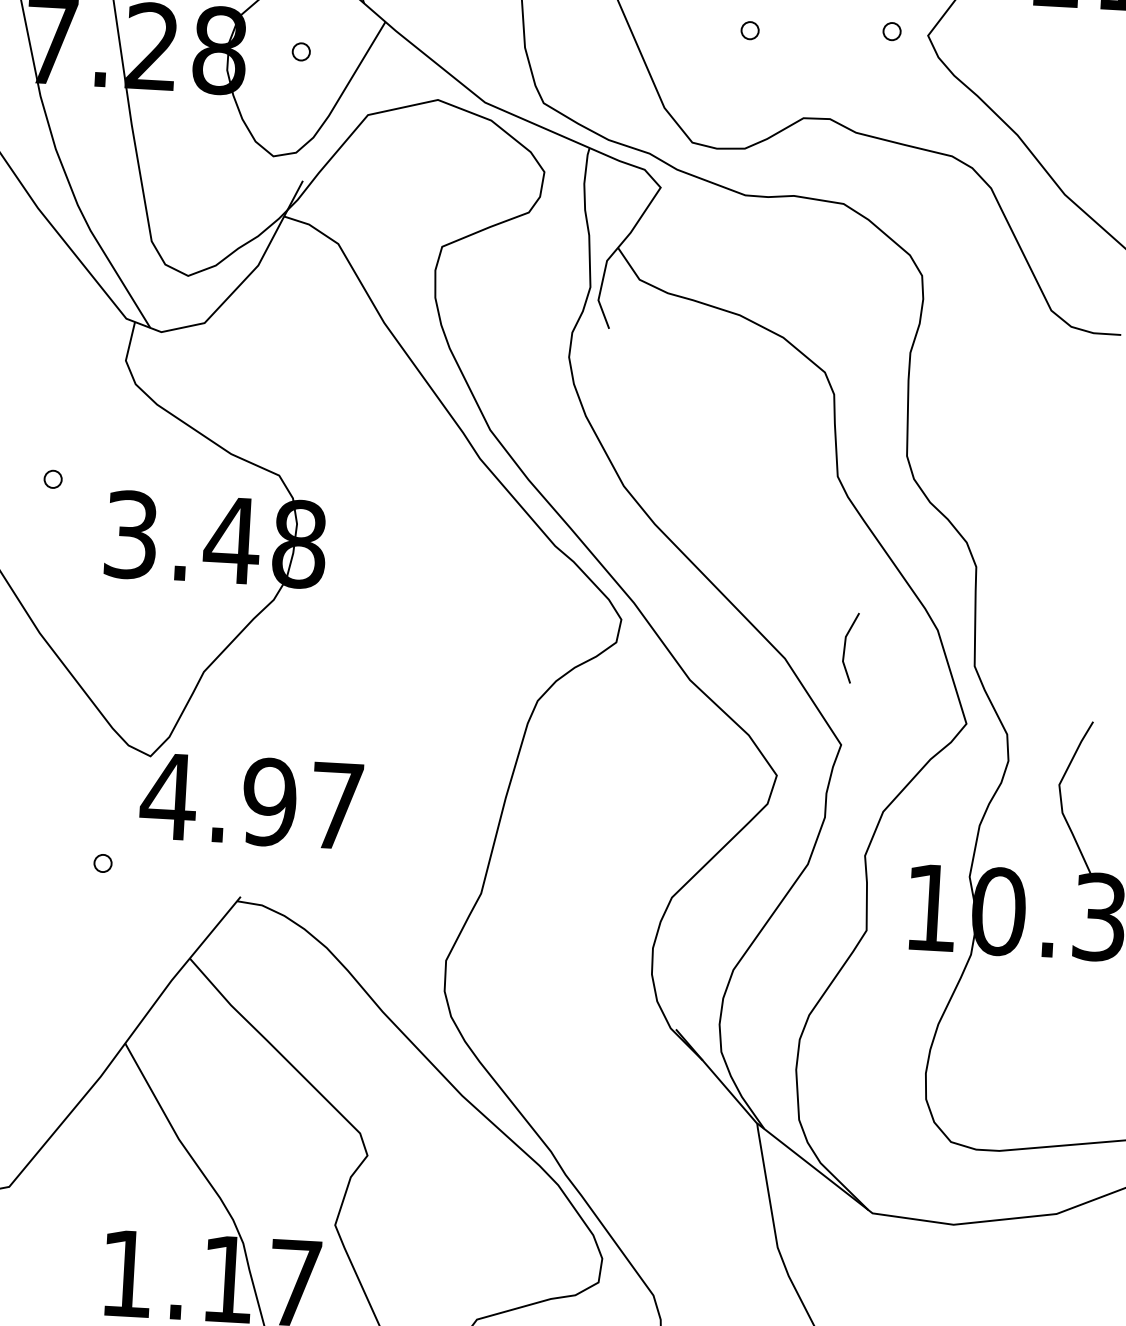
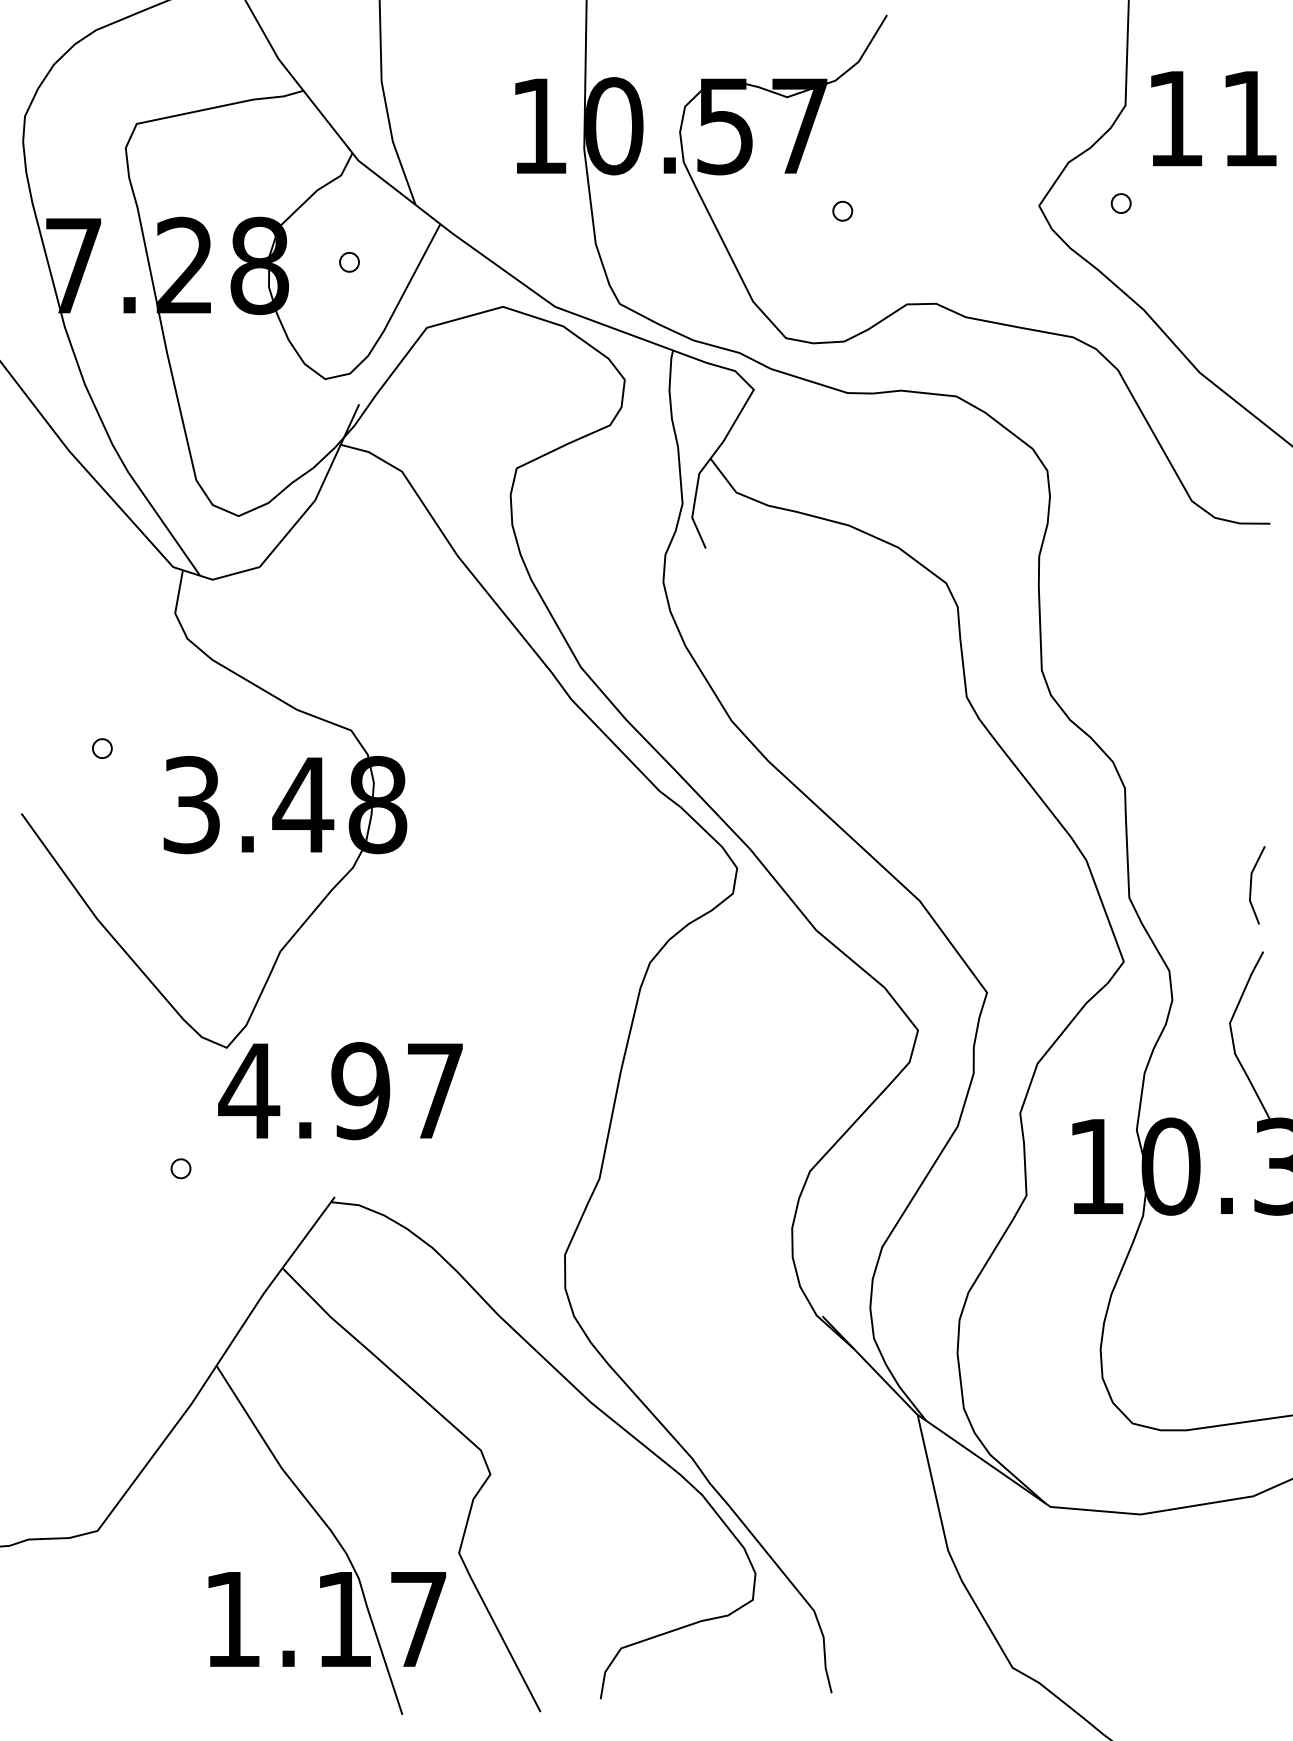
part: (891, 31) -> (1120, 203), moved
line: (845, 647) -> (1251, 885), moved

